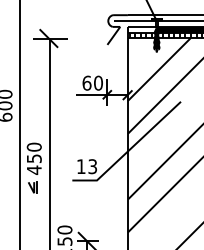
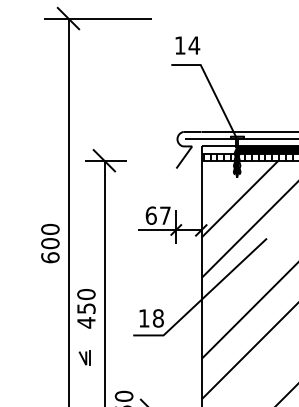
text: (97, 83) -> (164, 215), 60 -> 67
text: (92, 166) -> (157, 318), 13 -> 18
part: (32, 187) -> (84, 357), moved

